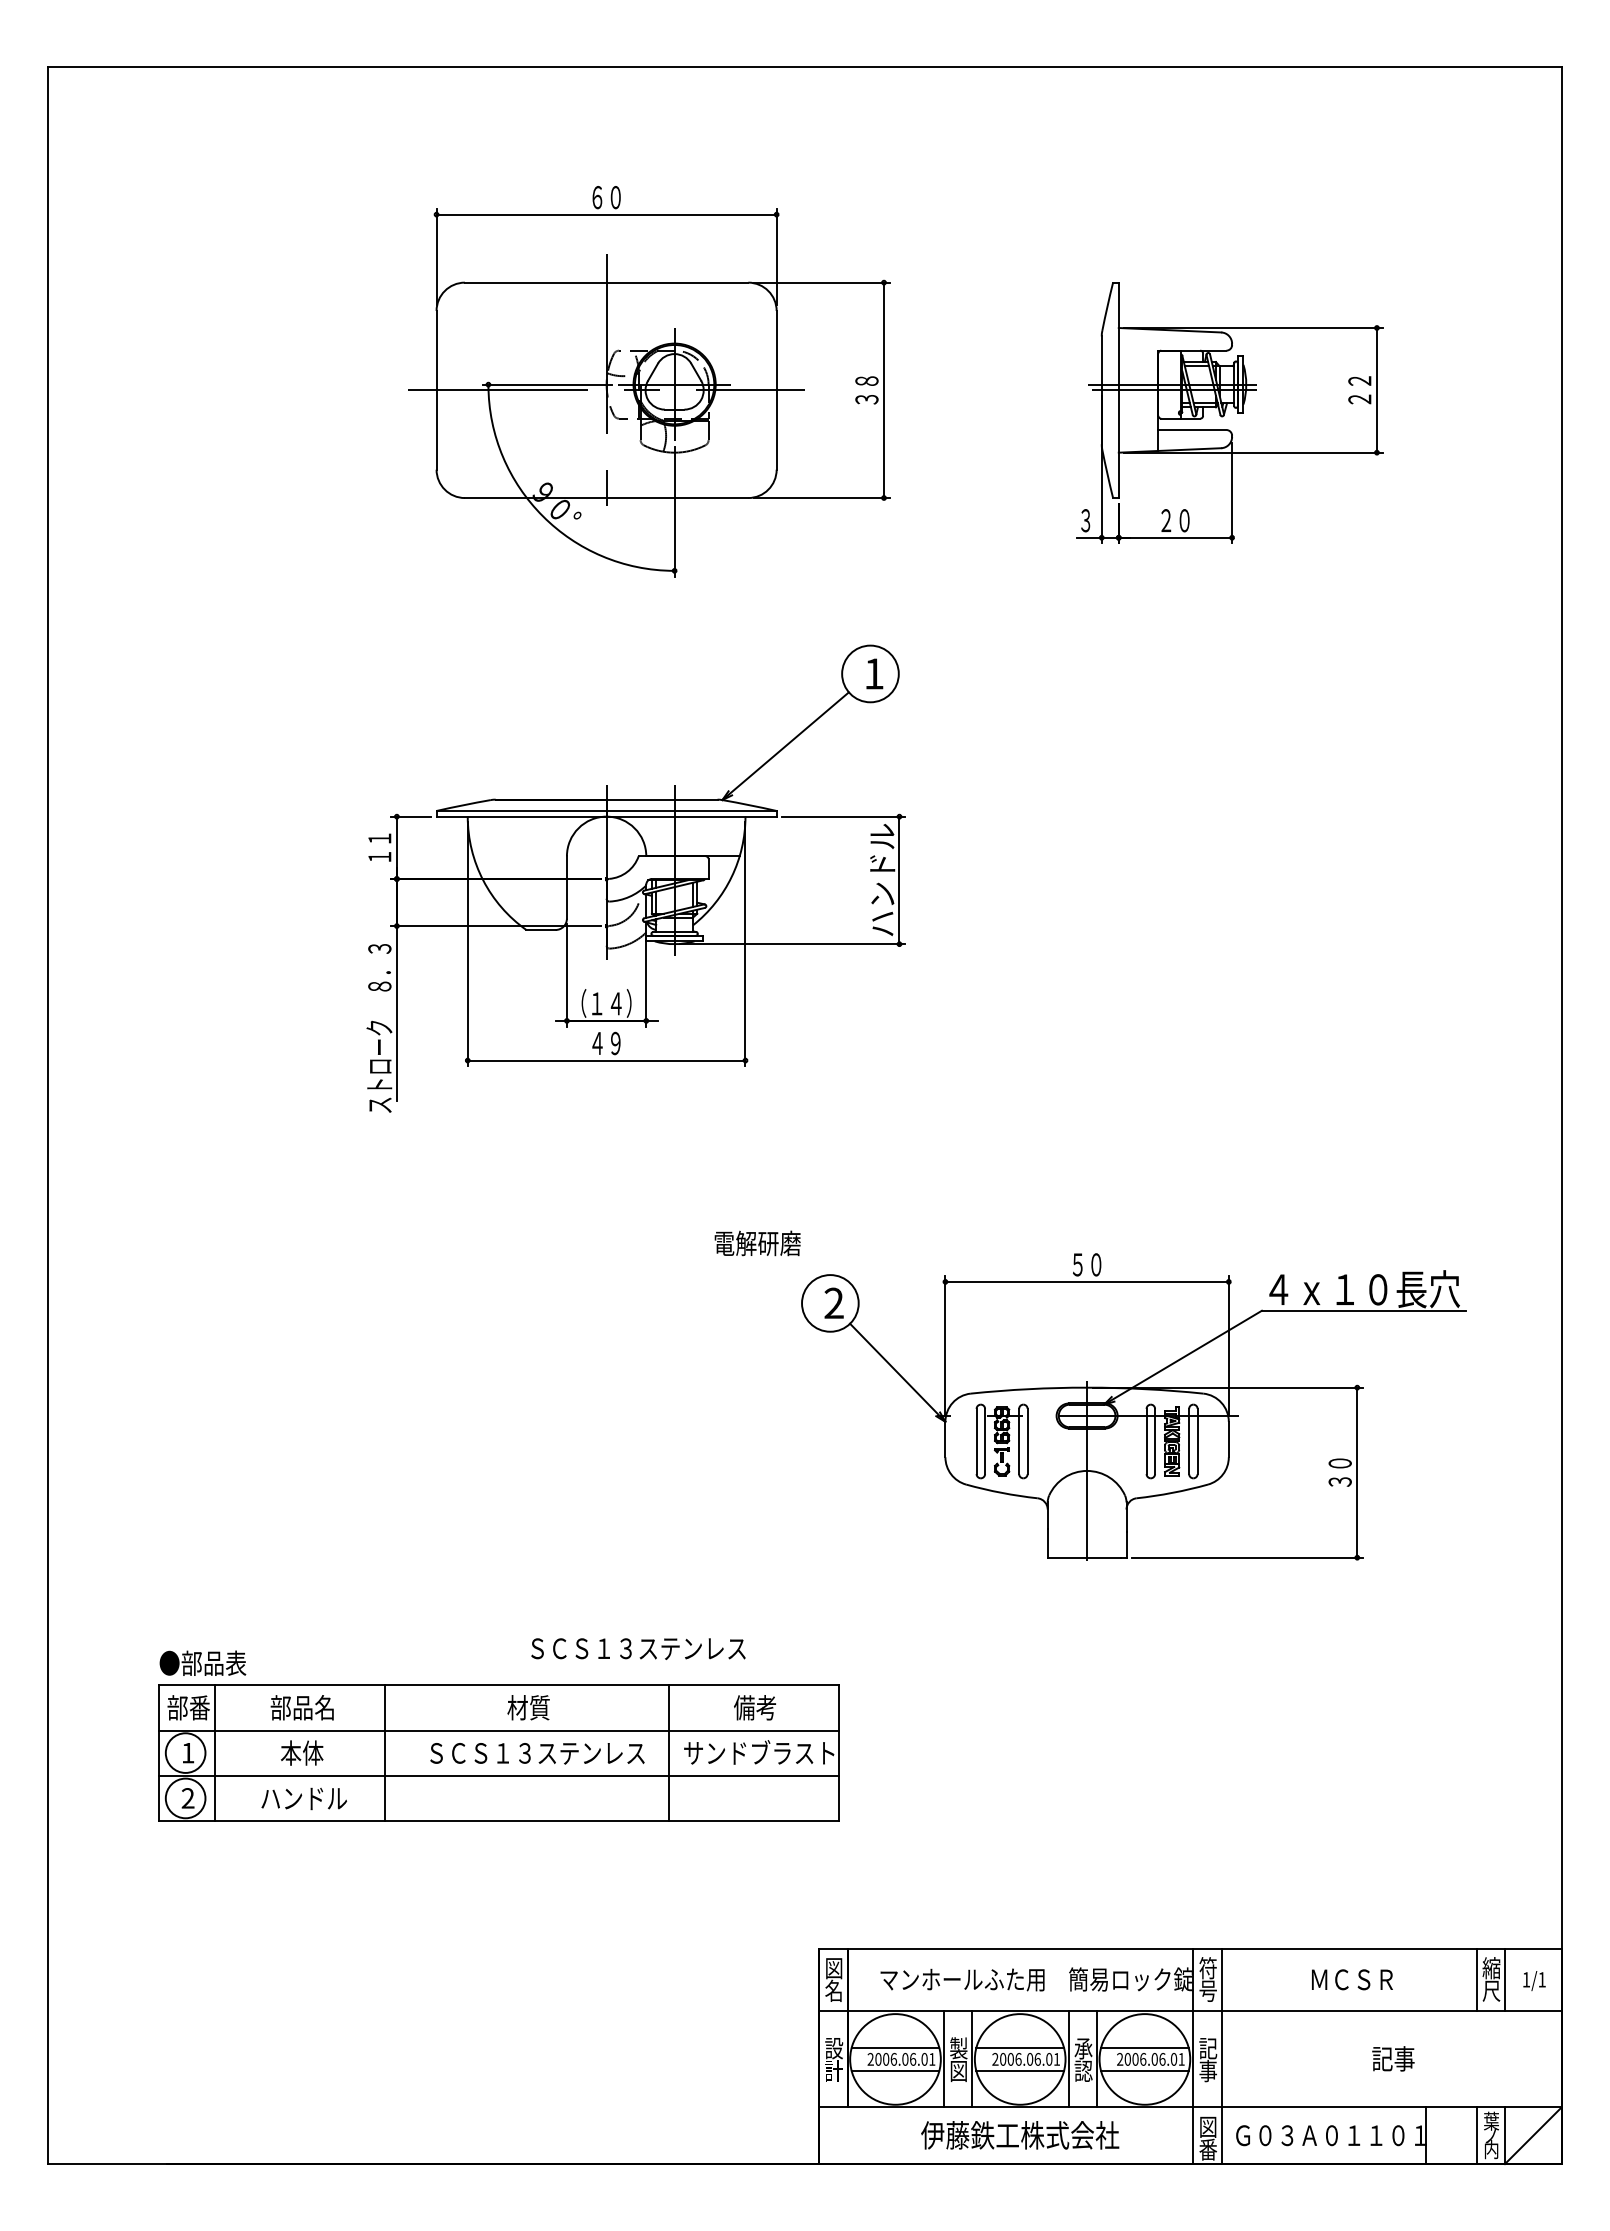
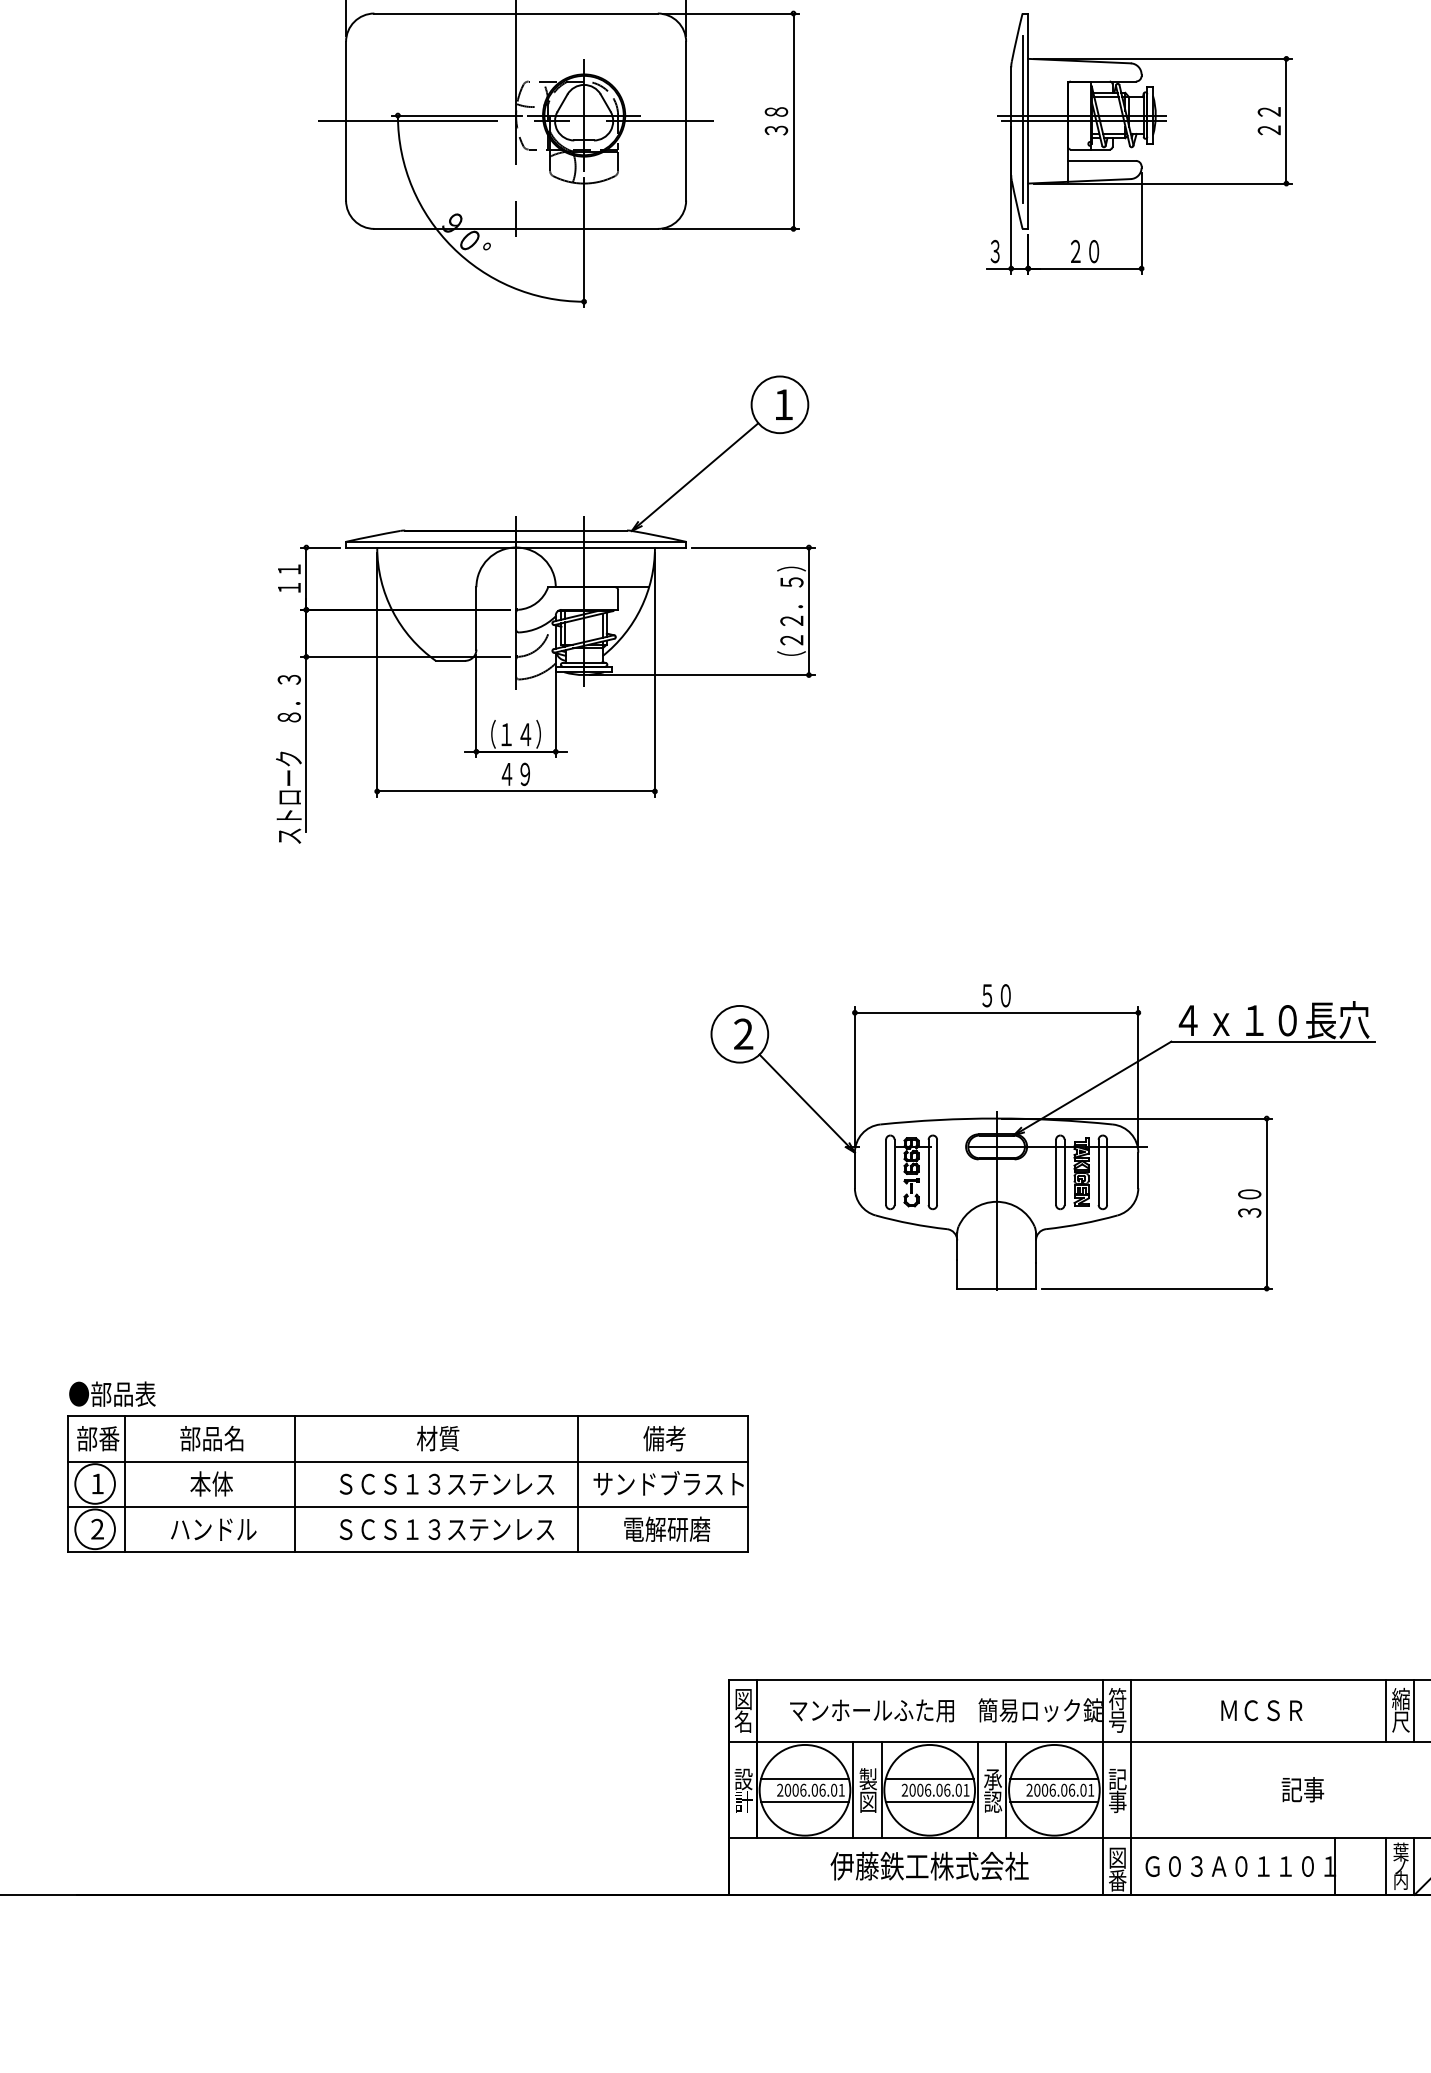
line: (1113, 388) -> (1022, 119), added
text: (881, 880) -> (790, 611), ハンドル -> （２２．５）
text: (757, 1243) -> (666, 1529), moved
text: (638, 1648) -> (446, 1529), moved

